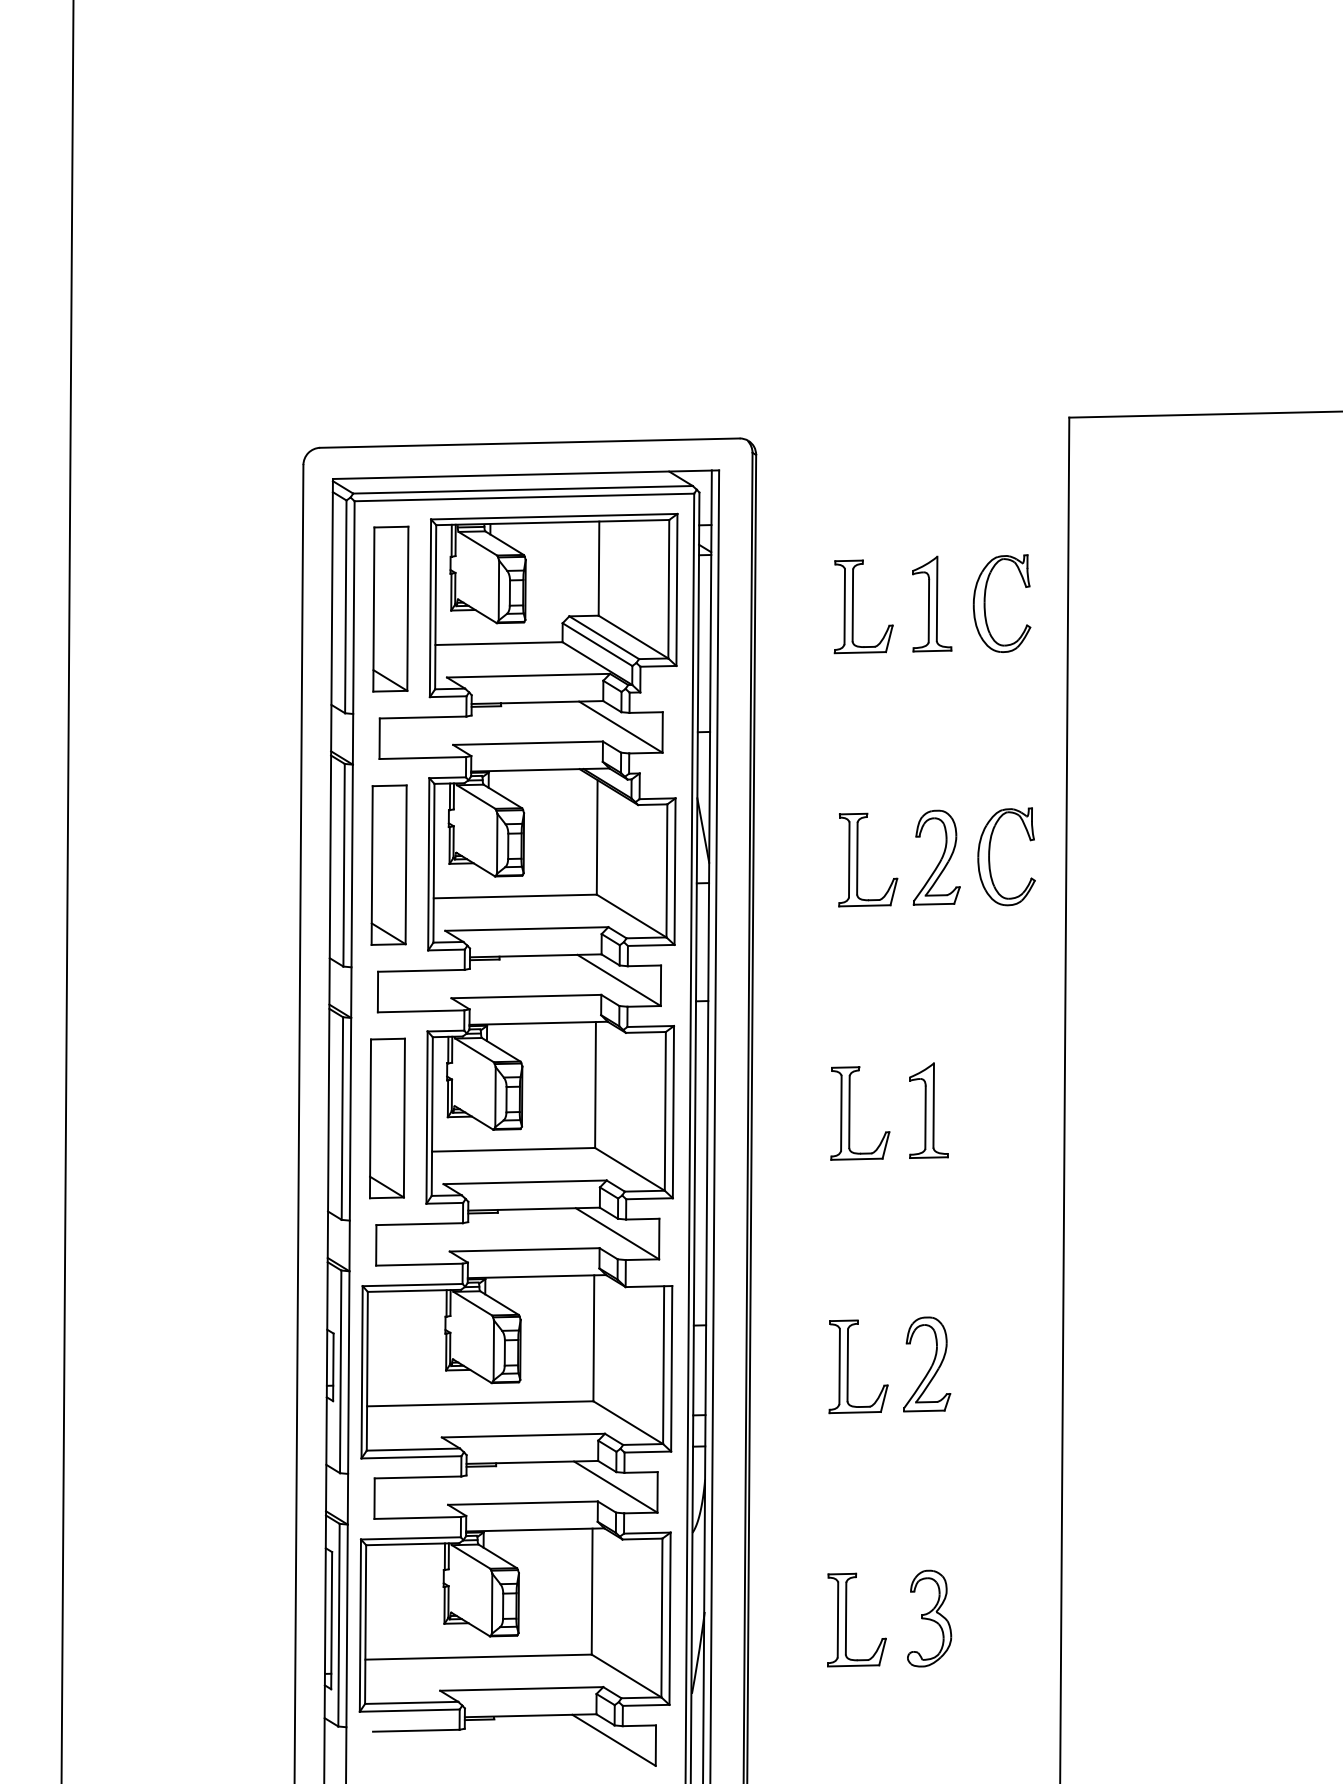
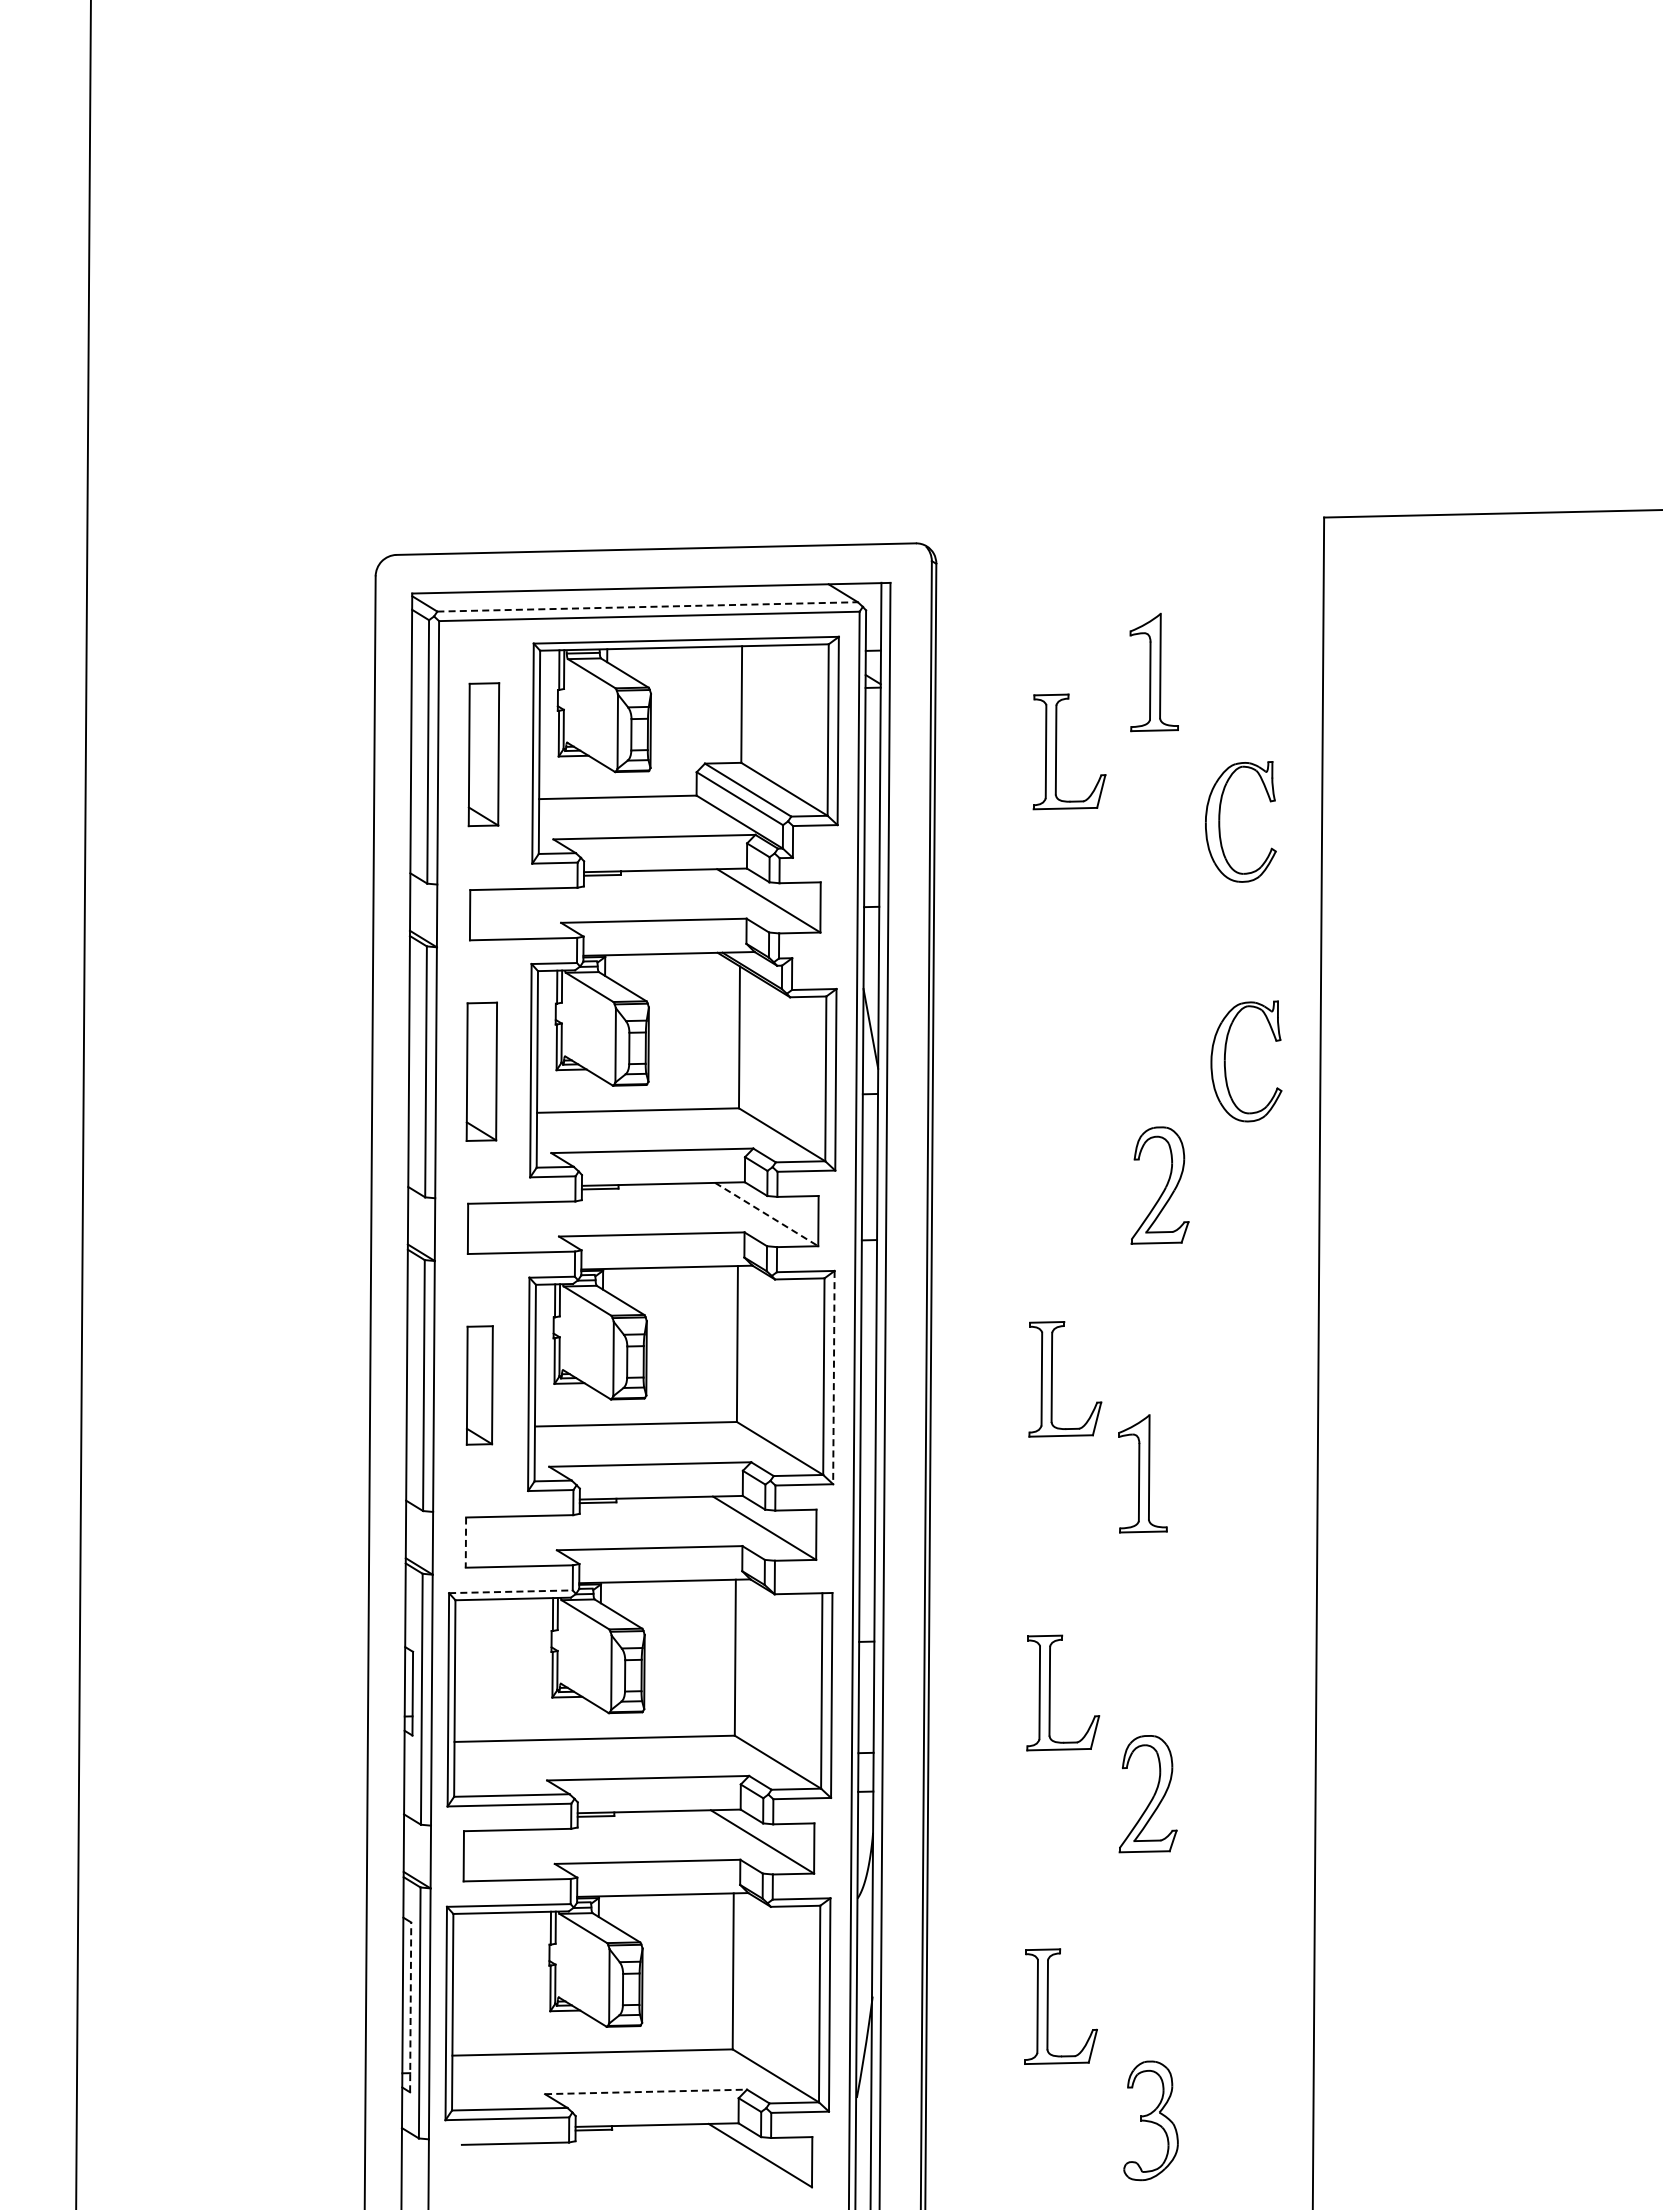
line: (523, 489) -> (648, 606), solid -> dashed
part: (985, 603) -> (1220, 821), moved
part: (931, 604) -> (1153, 672), moved
part: (390, 608) -> (483, 754), size x0.7
part: (936, 857) -> (1159, 1185), moved
part: (858, 860) -> (1062, 1065), removed
part: (388, 864) -> (481, 1071), size x0.7
line: (619, 980) -> (766, 1214), solid -> dashed
part: (928, 1110) -> (1142, 1473), moved
line: (673, 1112) -> (833, 1377), solid -> dashed
part: (387, 1118) -> (479, 1385), size x0.6
line: (375, 1246) -> (465, 1543), solid -> dashed
line: (412, 1284) -> (510, 1591), solid -> dashed
part: (926, 1364) -> (1147, 1794), moved
part: (929, 1618) -> (1150, 2120), moved
line: (331, 1620) -> (410, 2007), solid -> dashed
line: (522, 1688) -> (646, 2091), solid -> dashed

